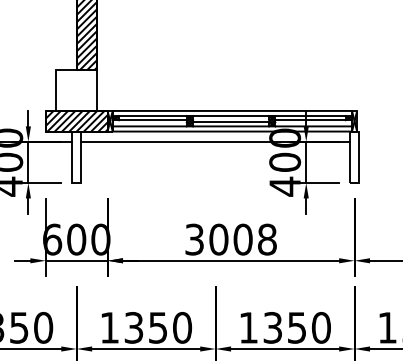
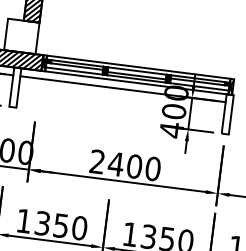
text: (230, 239) -> (124, 165), 3008 -> 2400

